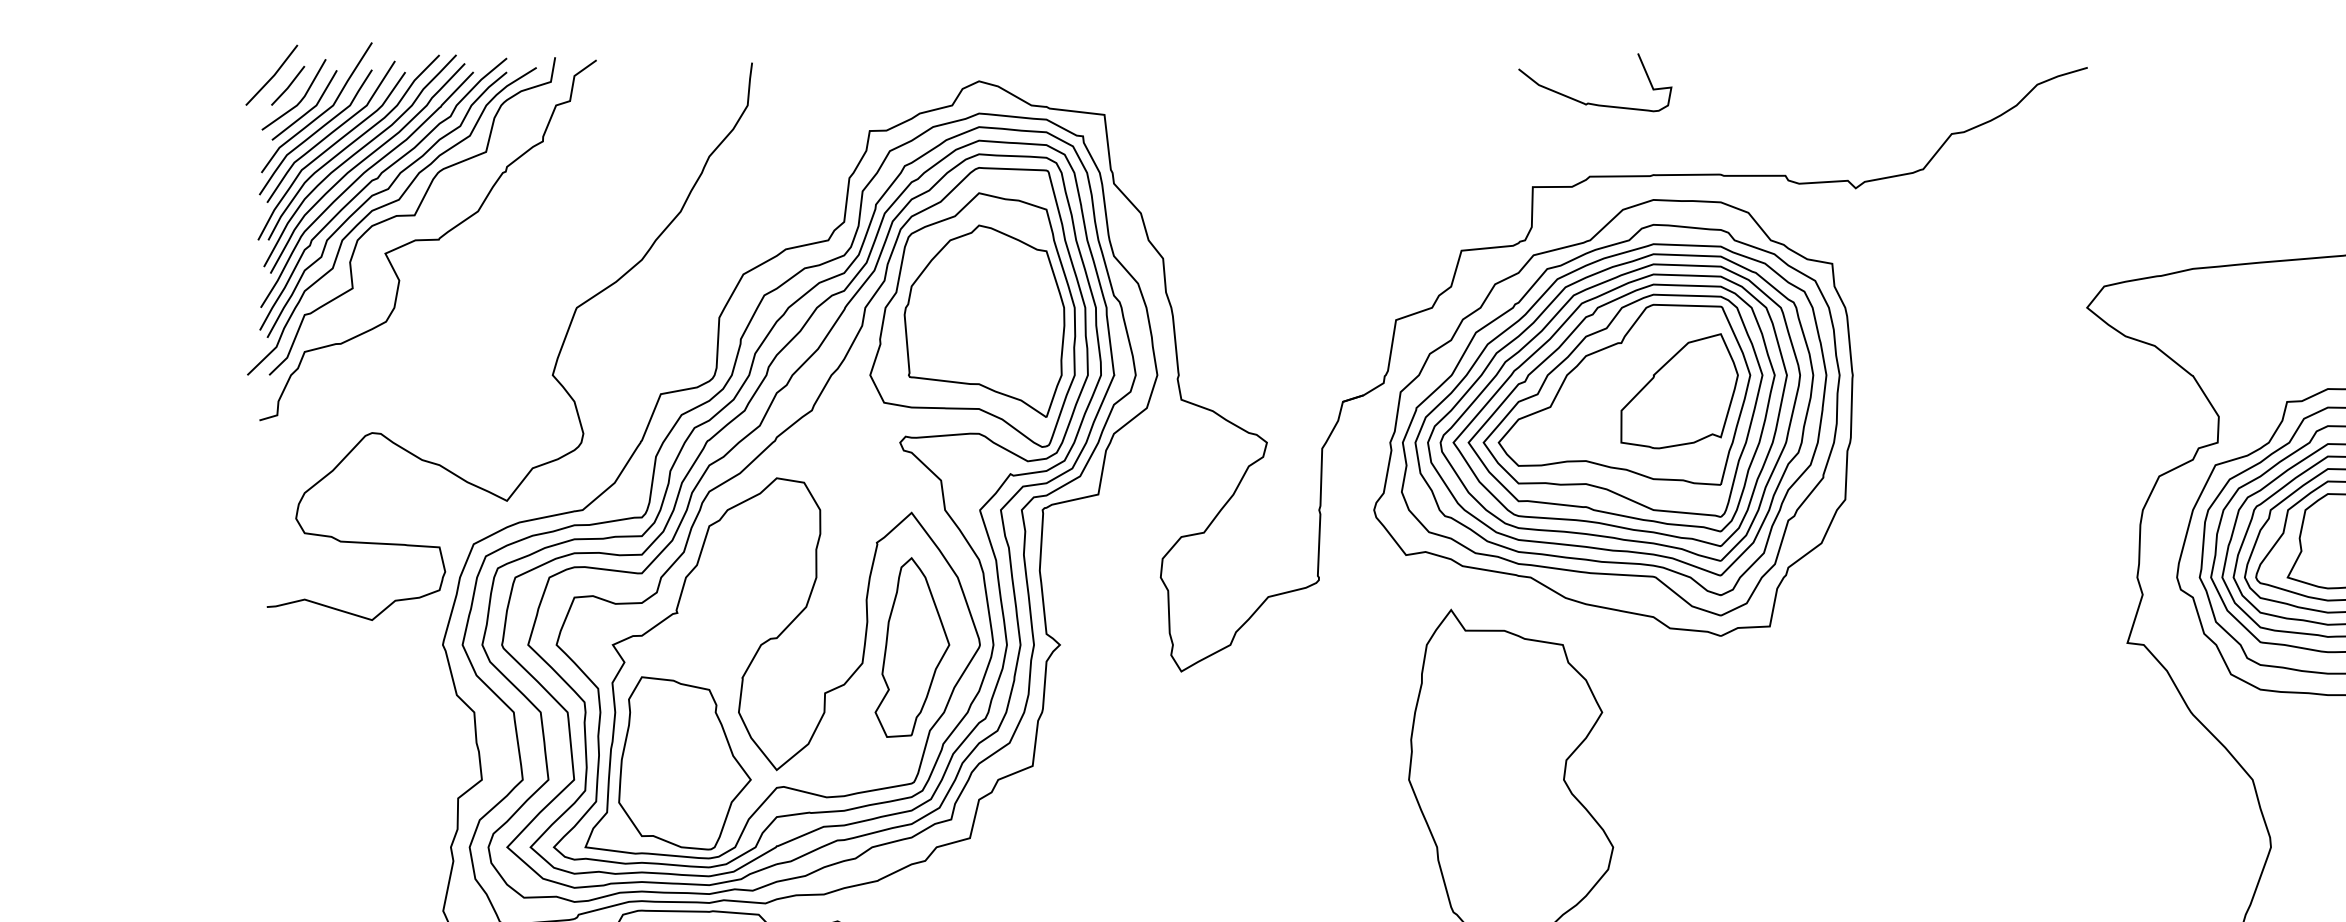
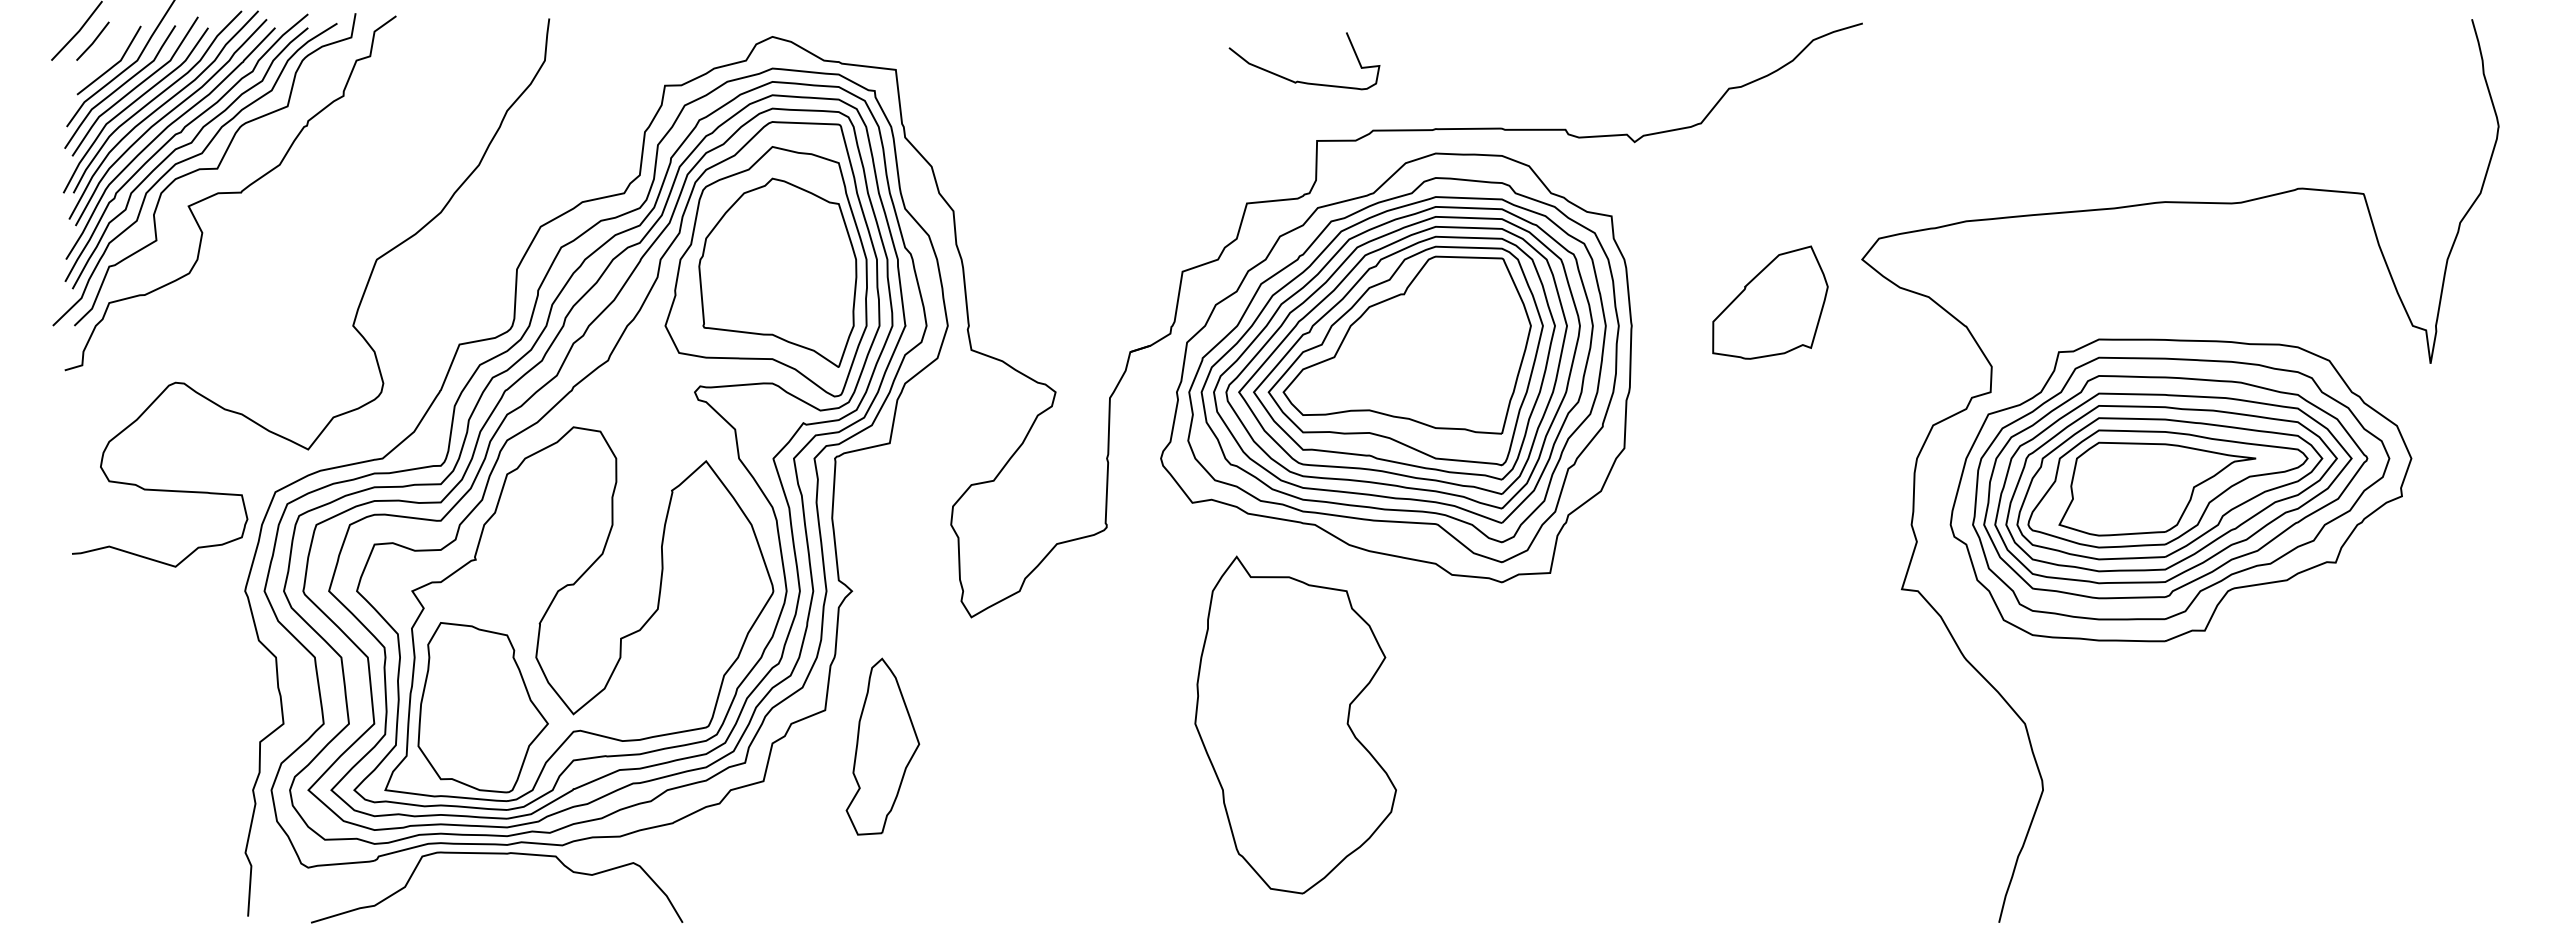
line: (299, 100) -> (104, 55), removed
curve: (1594, 103) -> (1303, 81), moved
part: (1679, 391) -> (1770, 302), moved
part: (911, 647) -> (882, 746), moved

